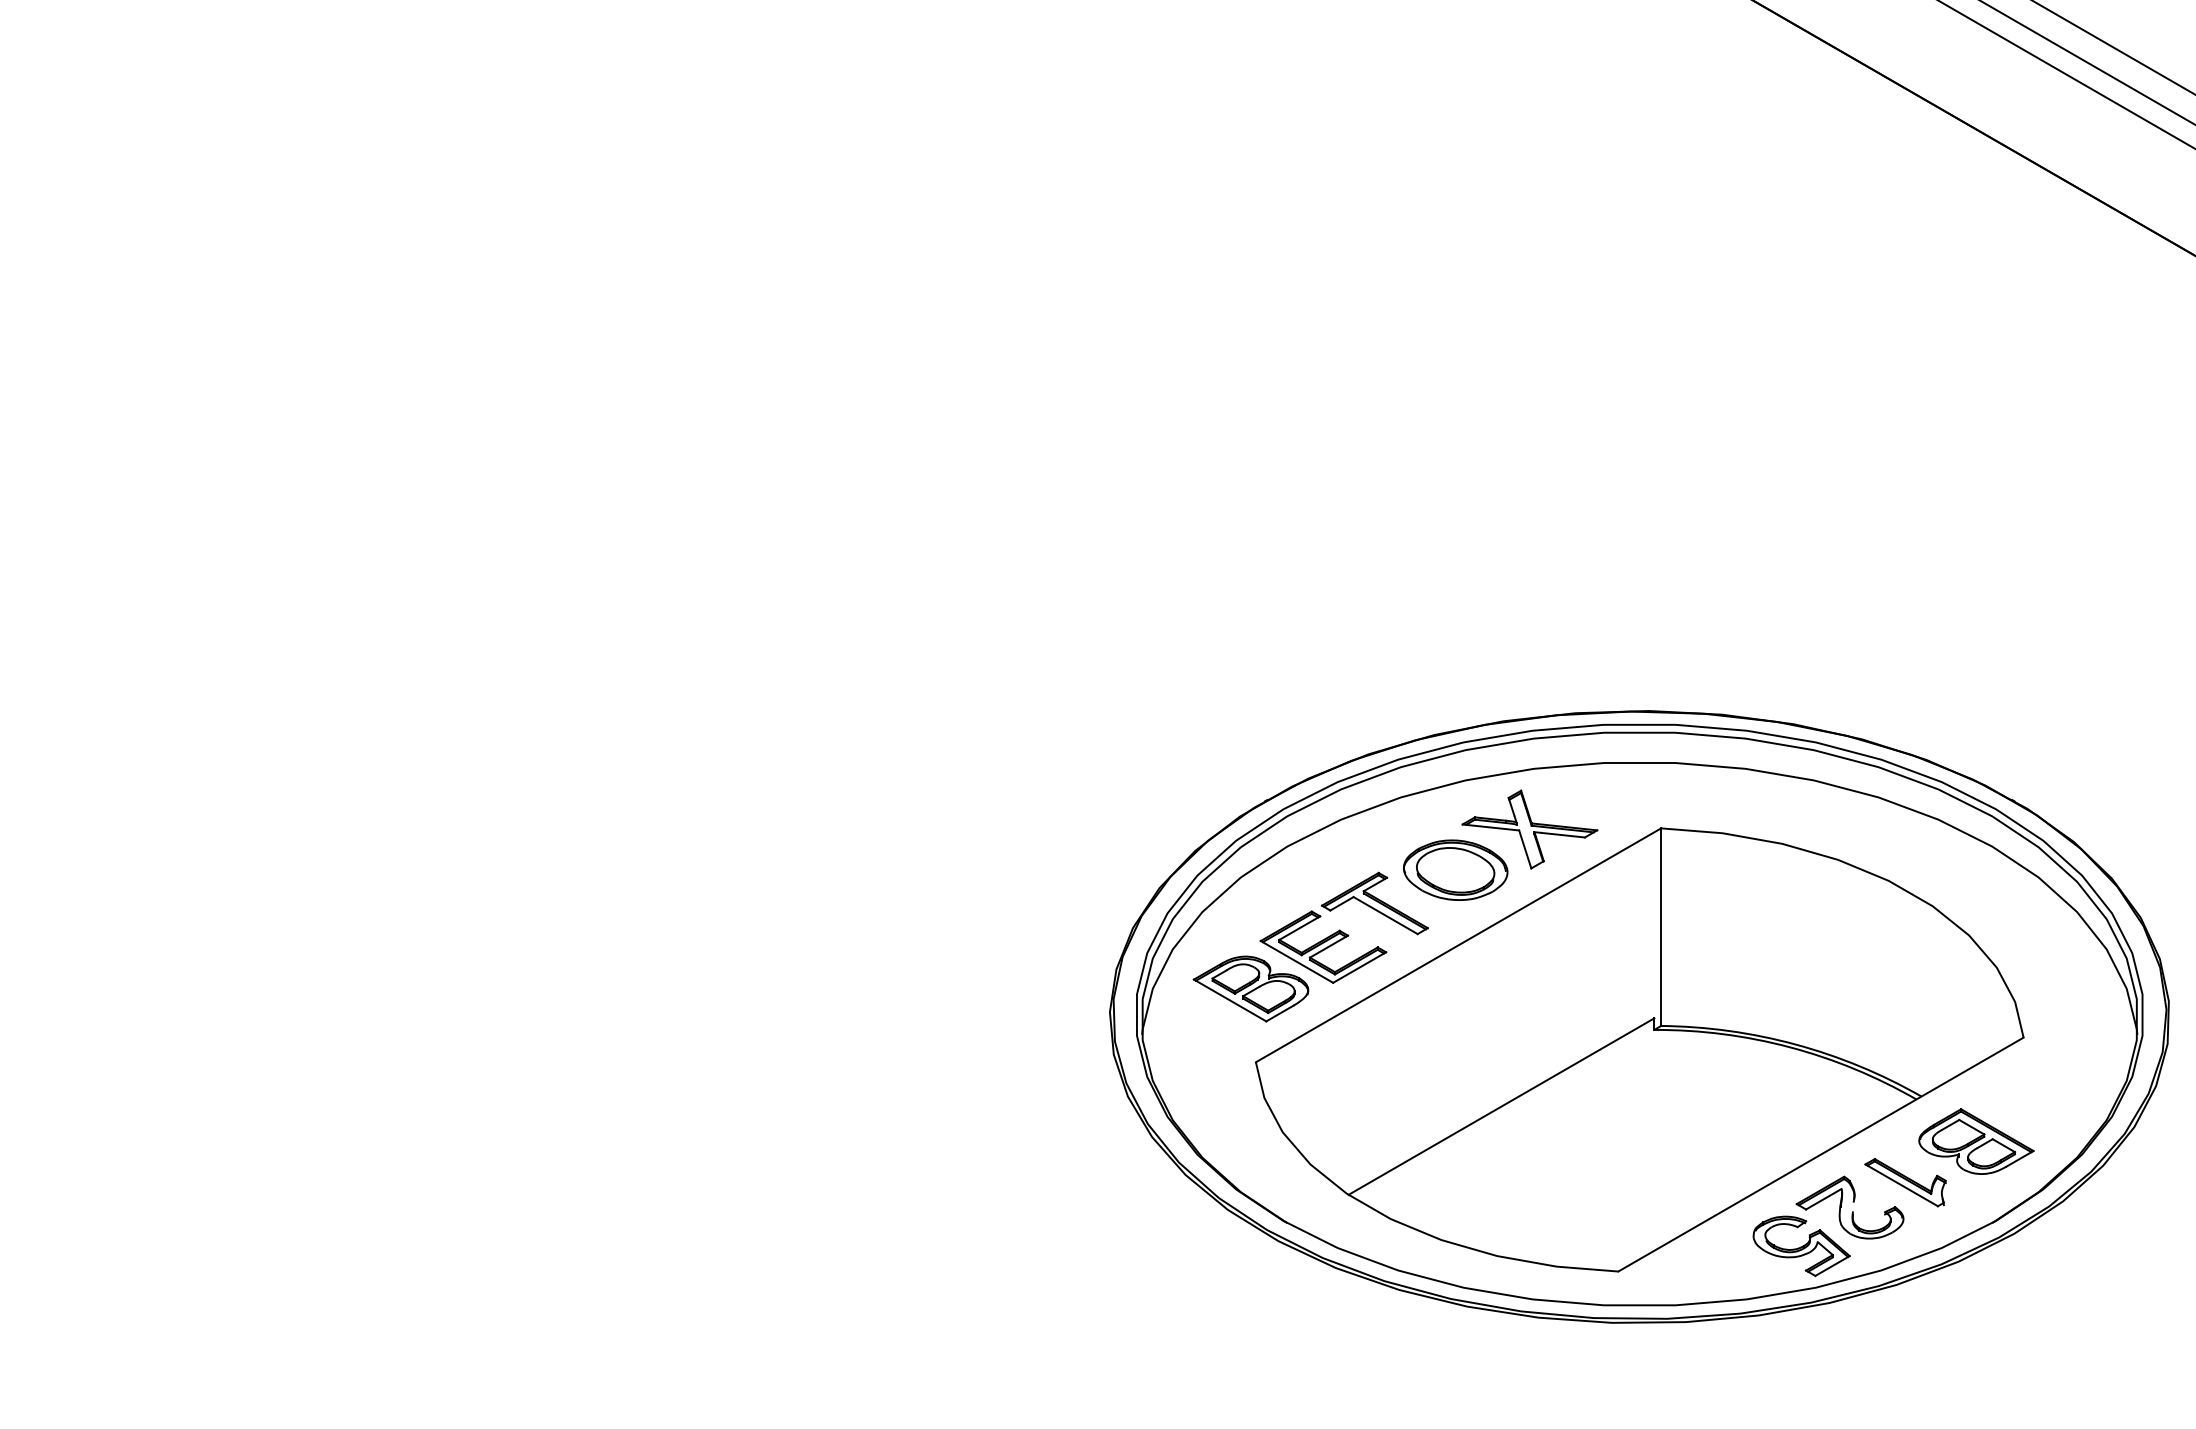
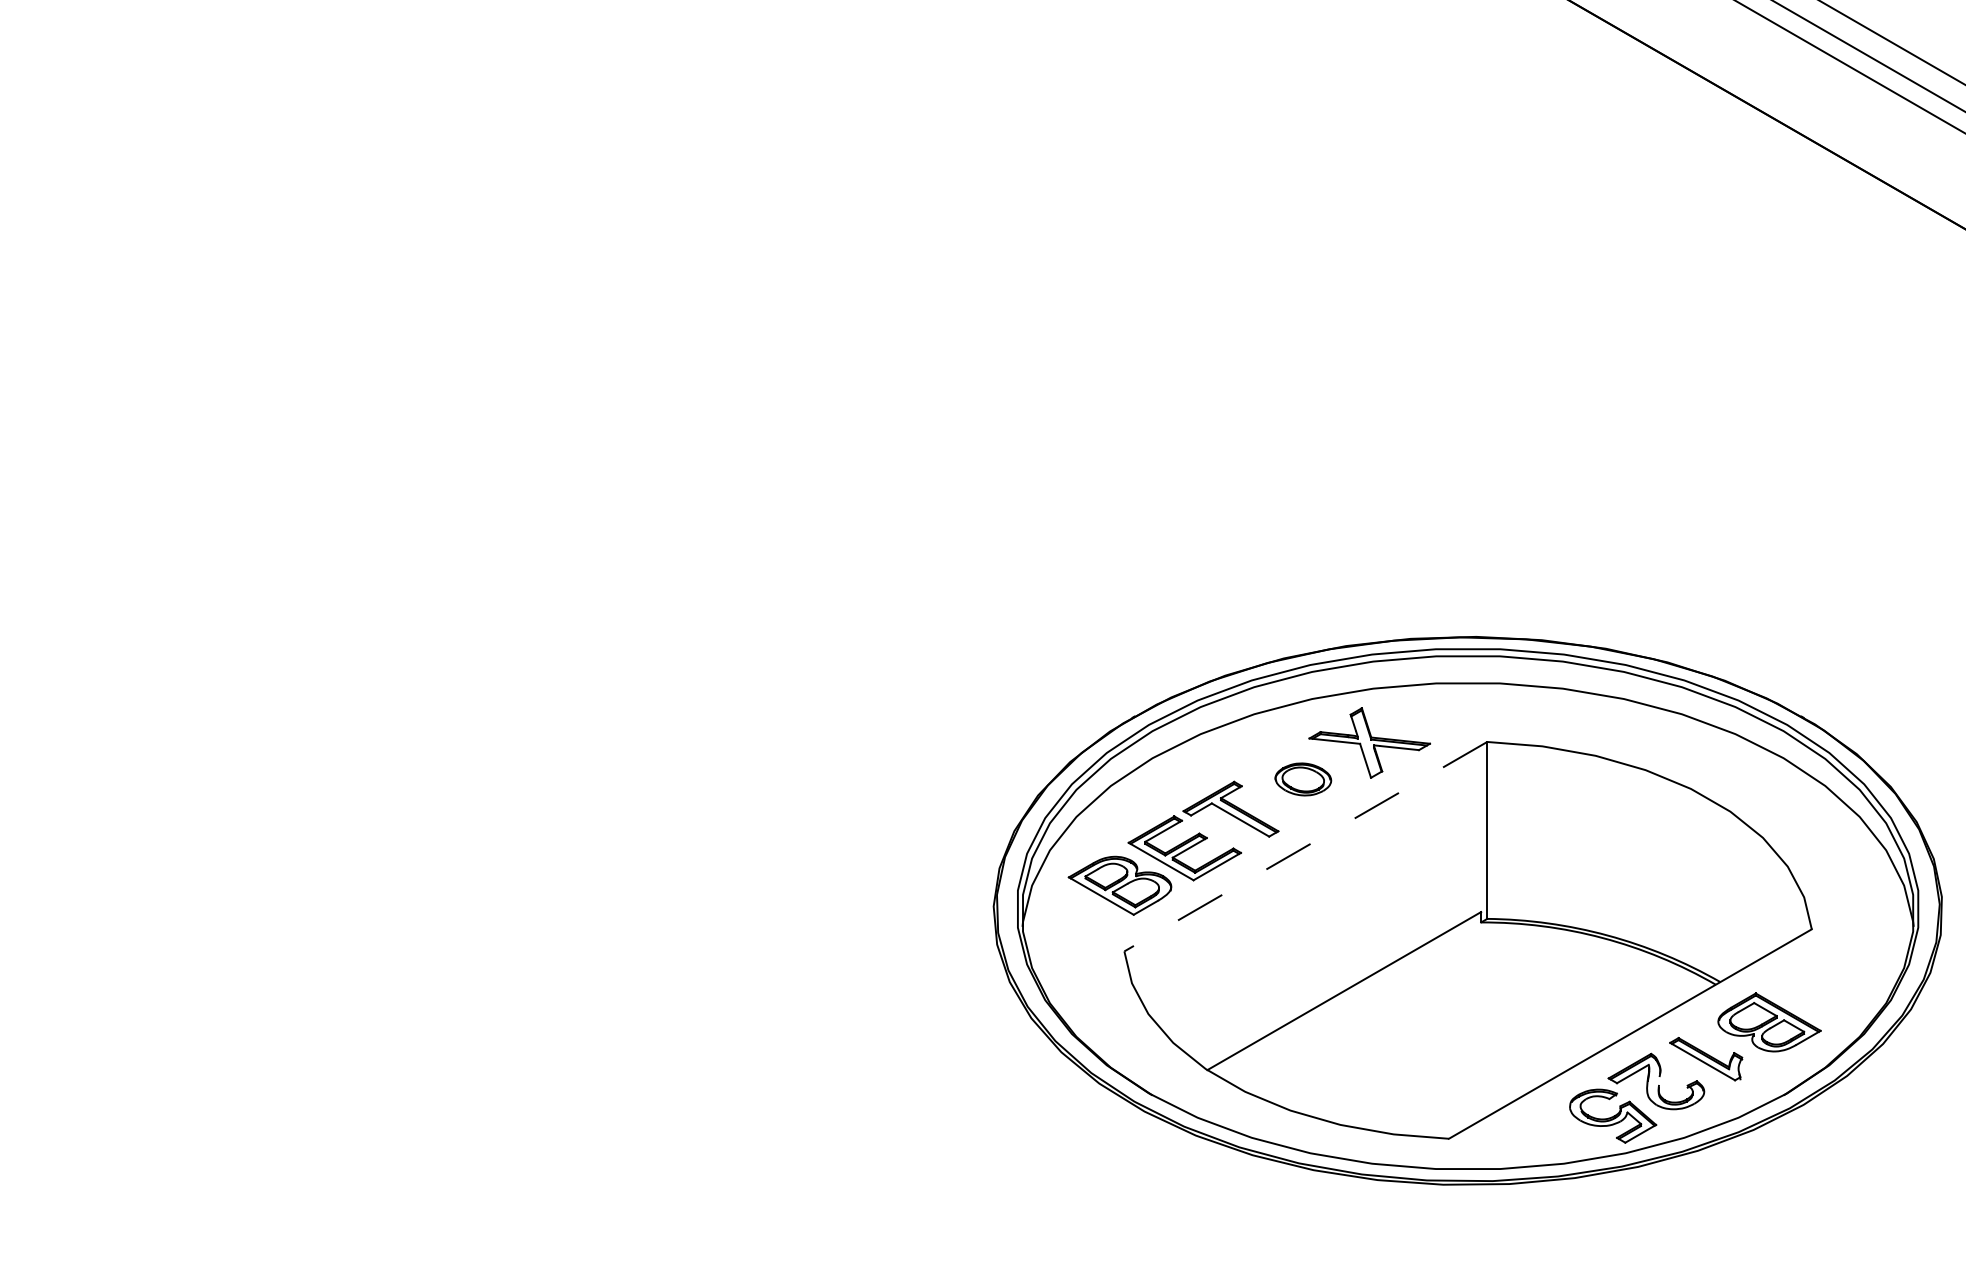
part: (1455, 870) -> (1303, 779), size x0.6
line: (1458, 945) -> (1305, 846), solid -> dashed

